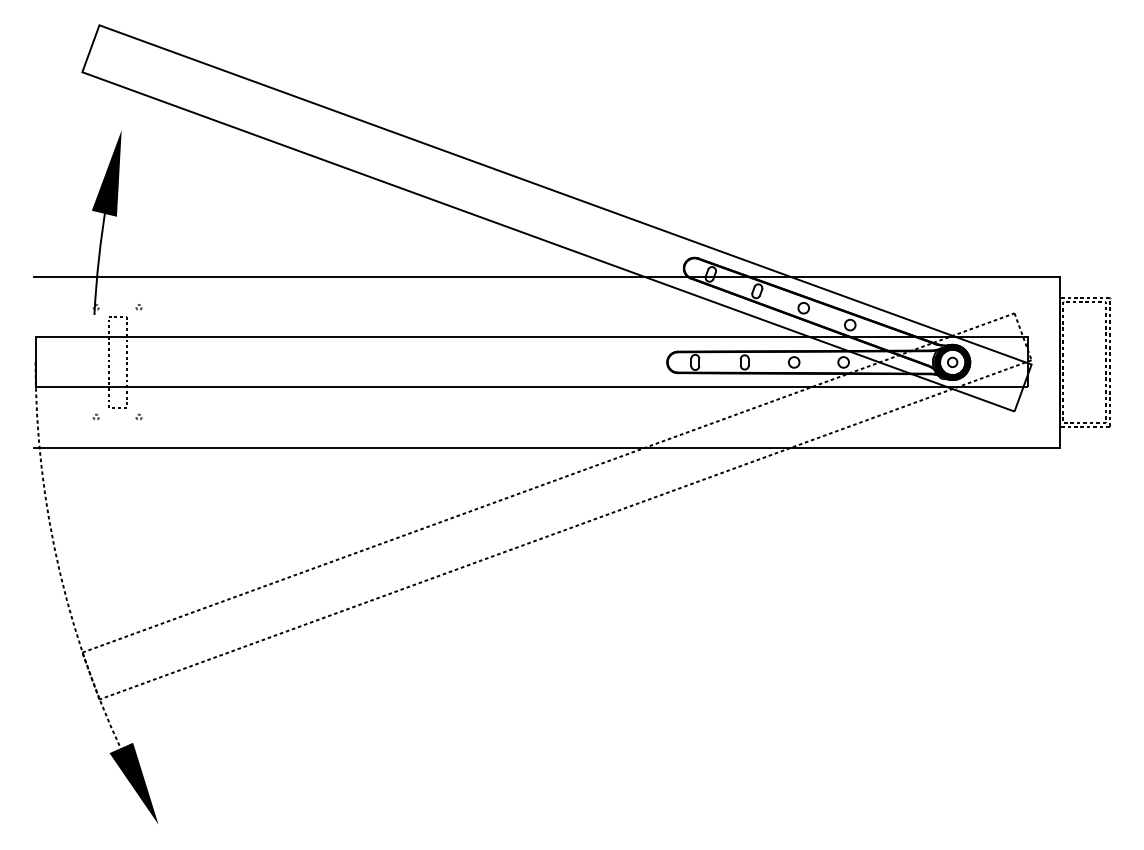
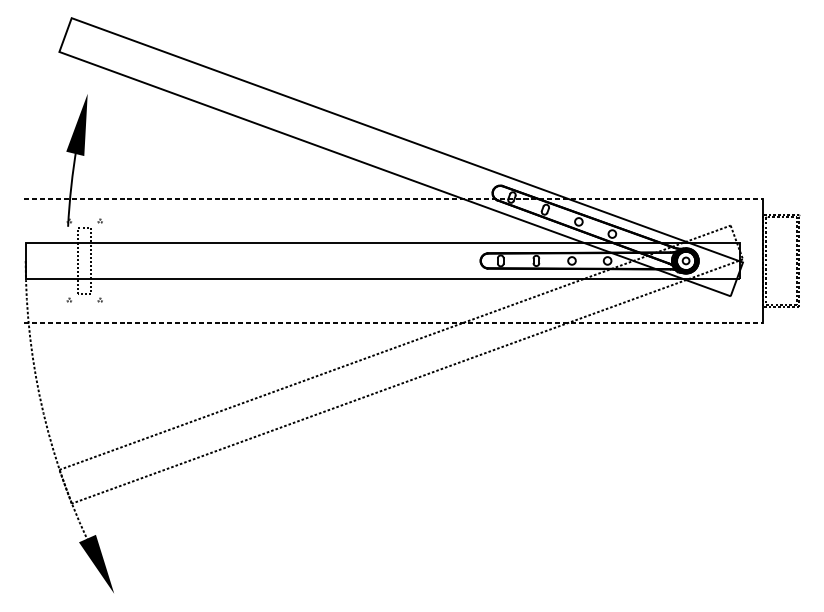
line: (546, 276) -> (393, 199), solid -> dashed
line: (546, 448) -> (393, 322), solid -> dashed

